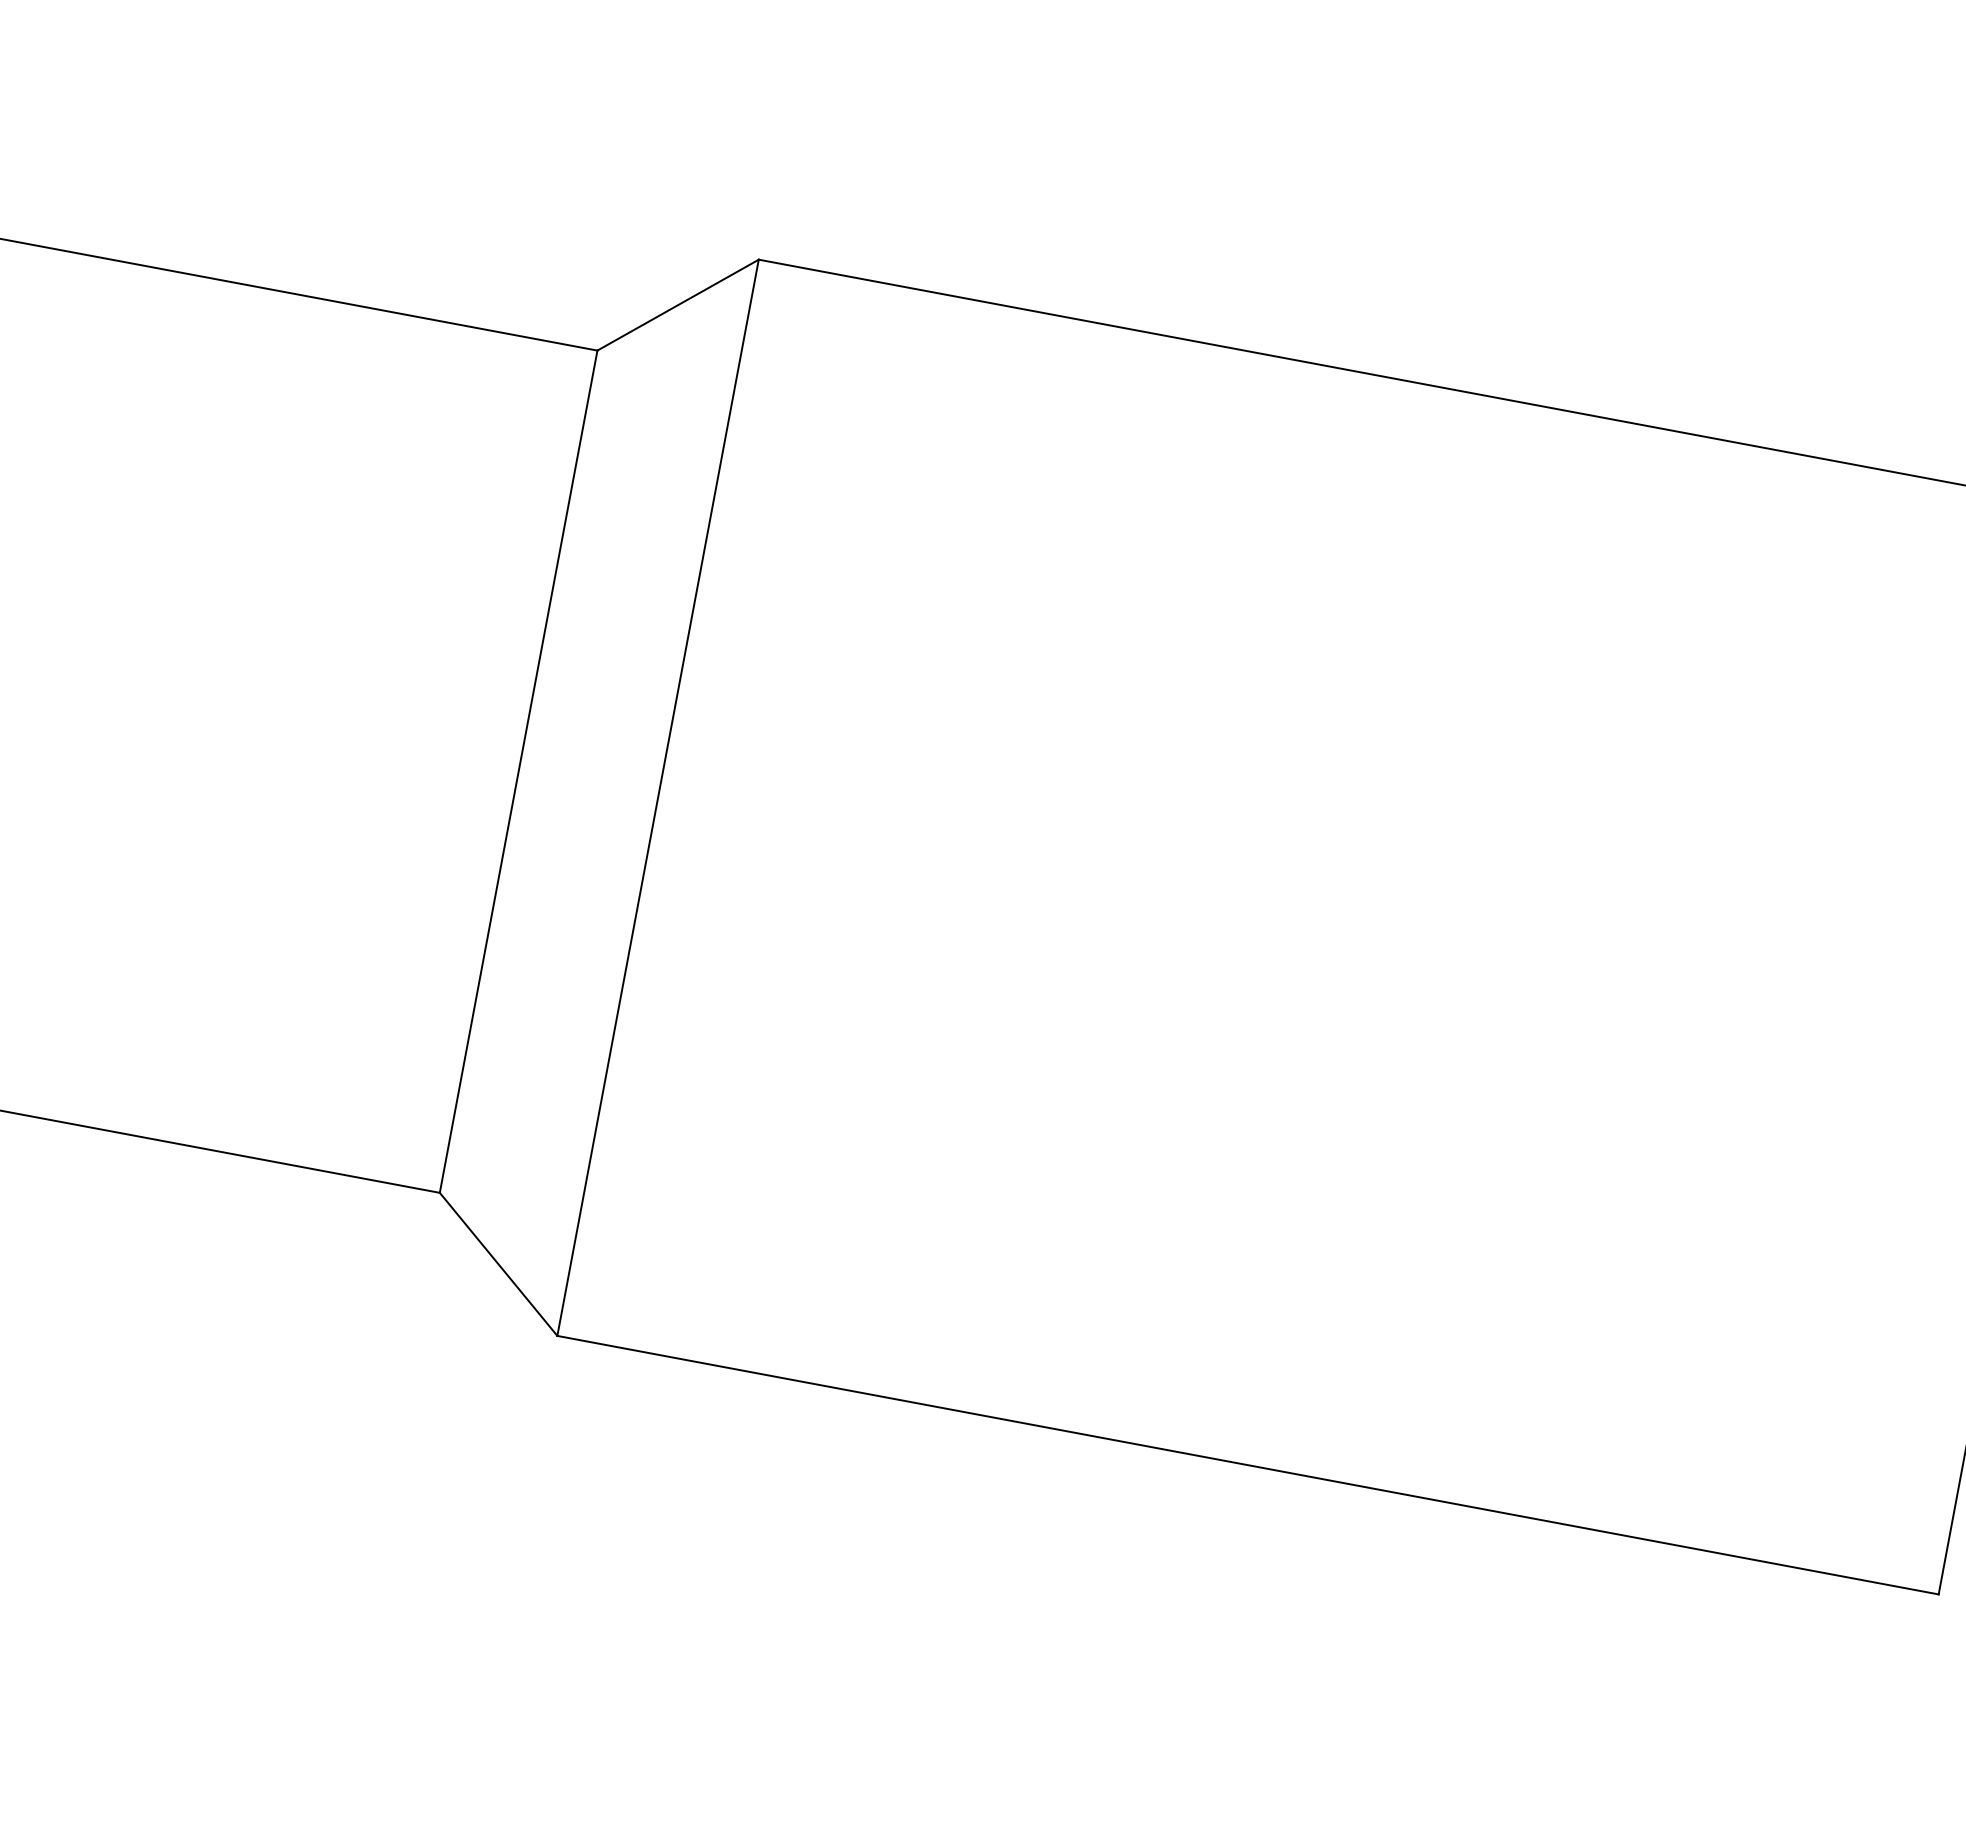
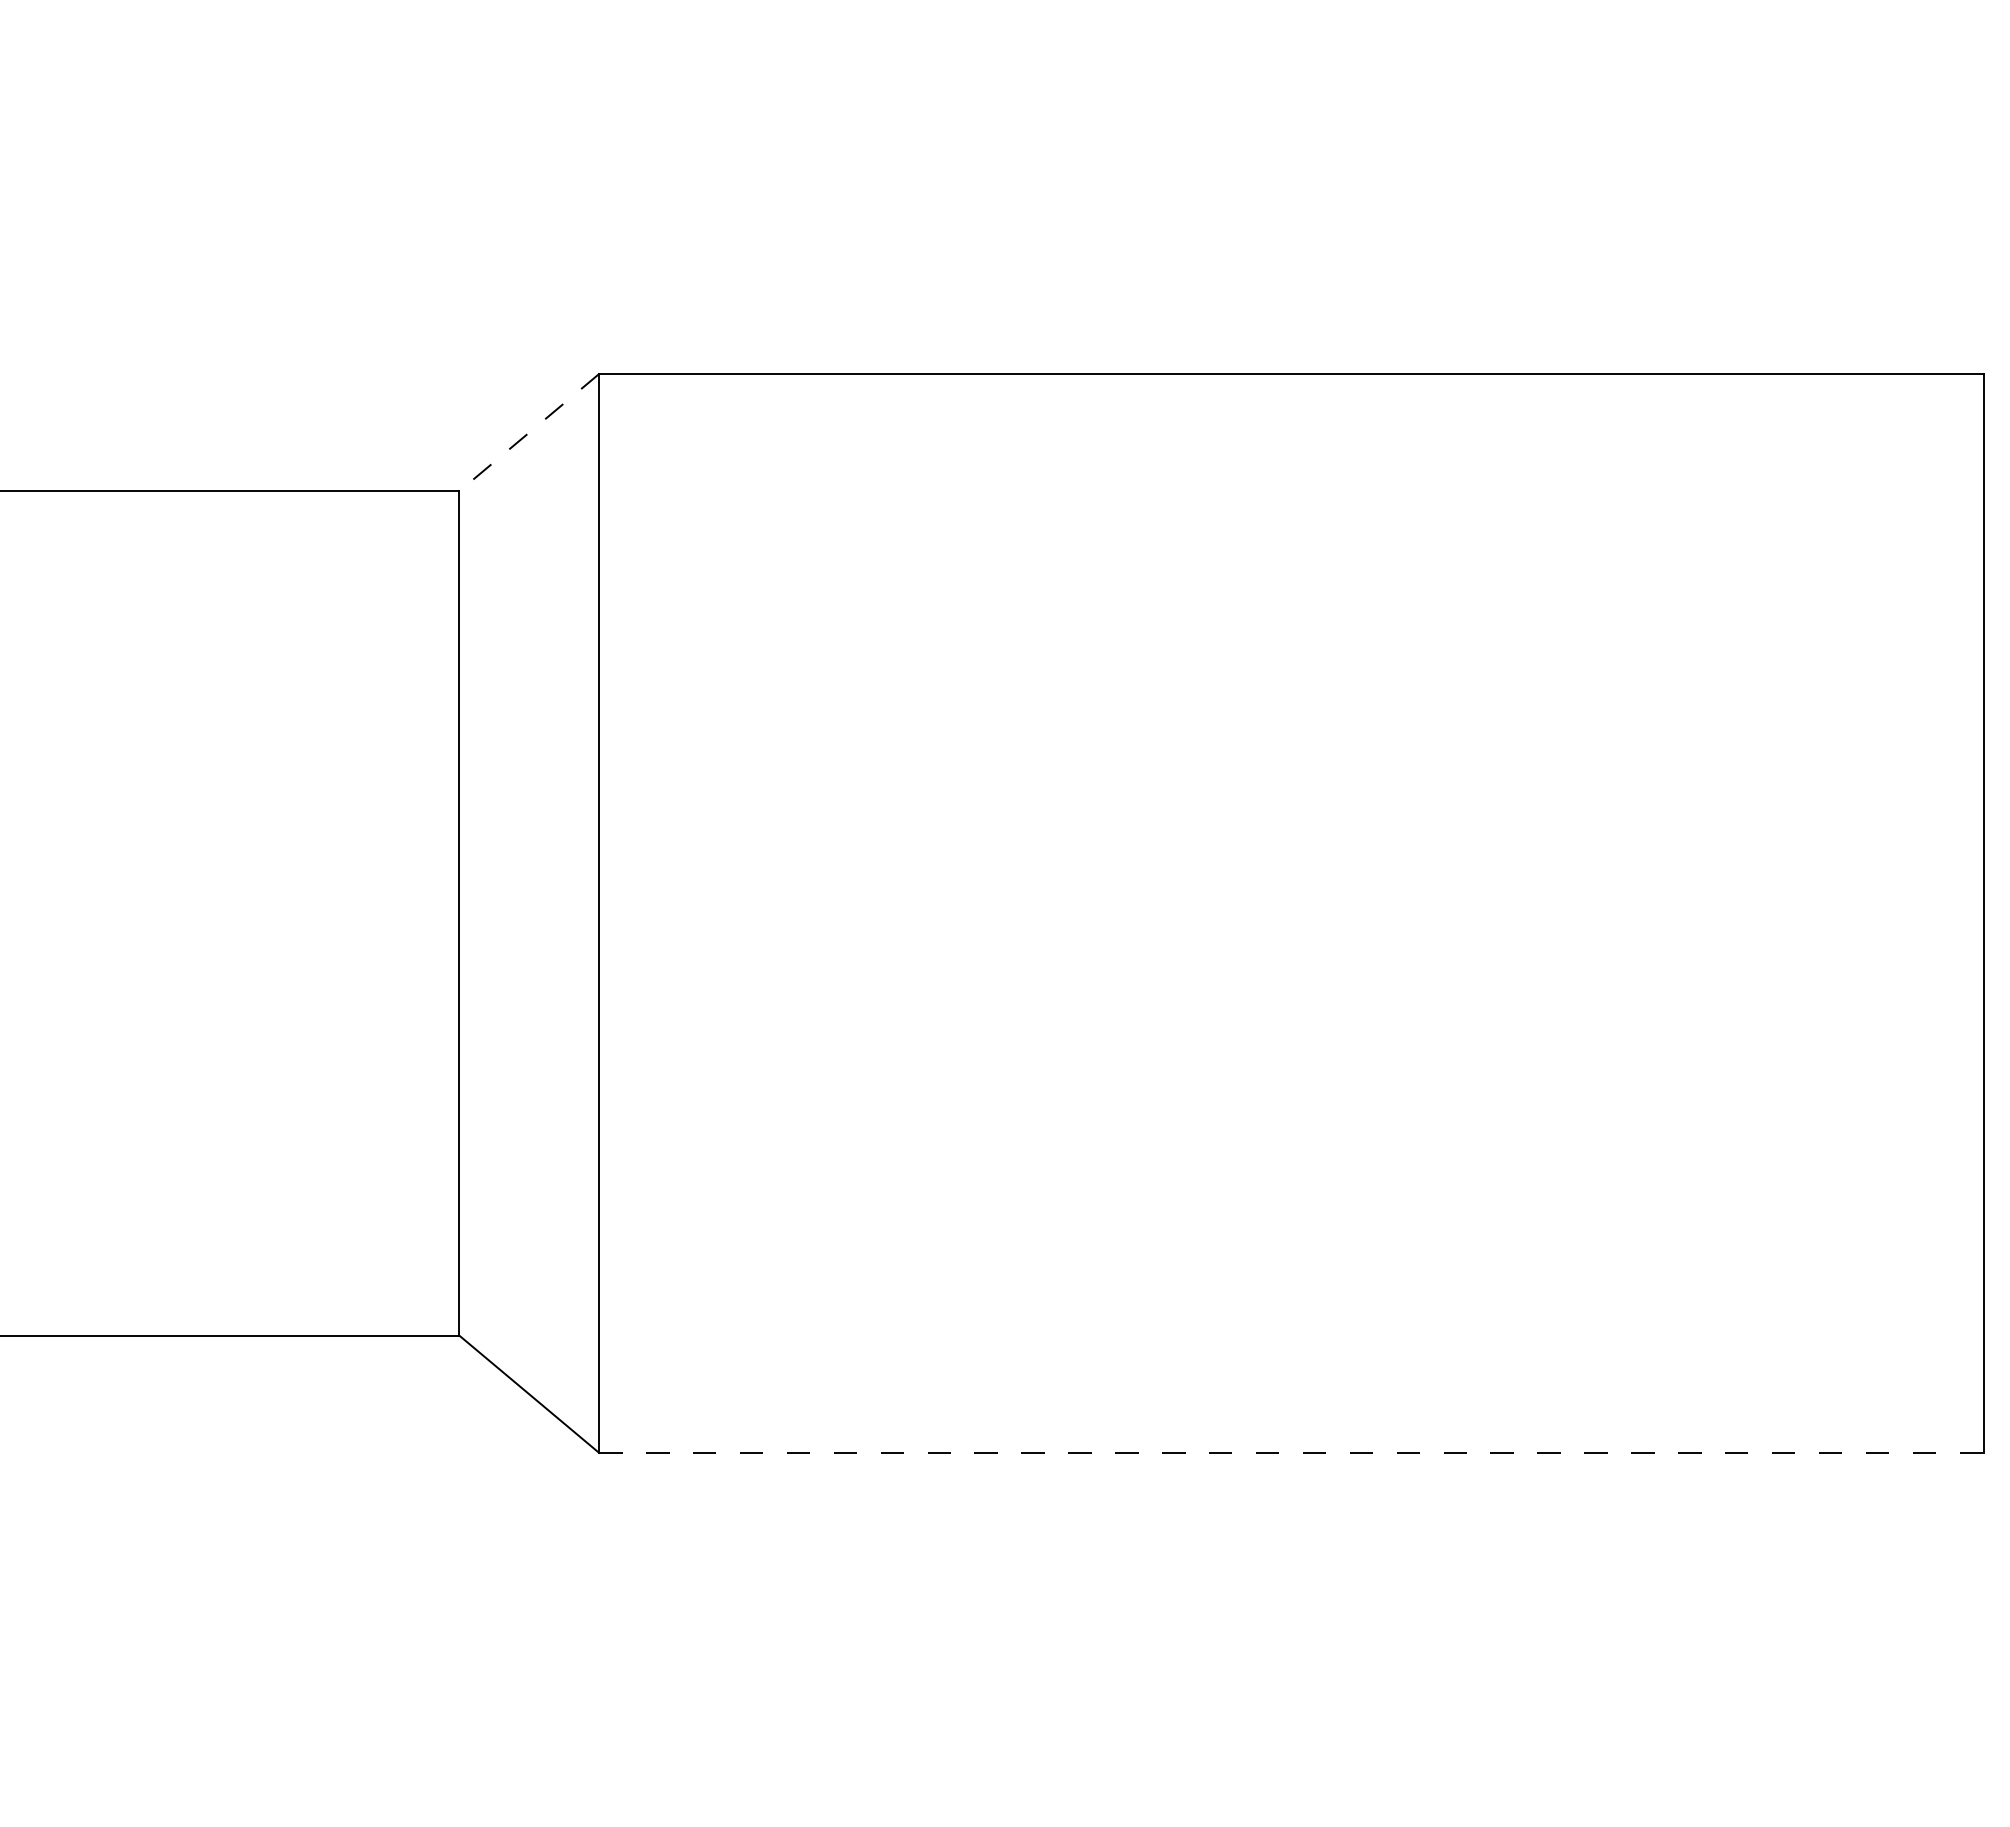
line: (677, 304) -> (528, 432), solid -> dashed
line: (1249, 1464) -> (1292, 1452), solid -> dashed

